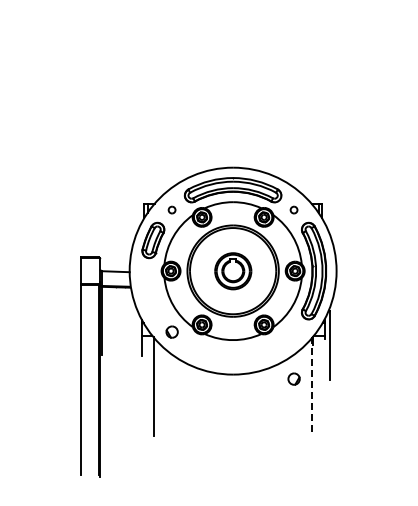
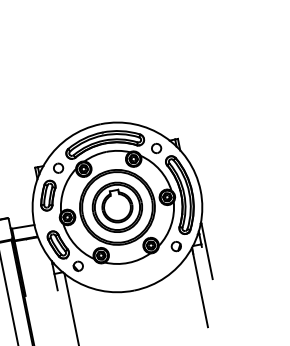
part: (171, 209) -> (57, 167), size x1.67
part: (293, 209) -> (156, 148), size x1.67
part: (233, 271) -> (117, 207), size x1.67
part: (153, 301) -> (58, 244), added
part: (293, 378) -> (175, 246), moved
line: (312, 387) -> (200, 288), dashed -> solid

